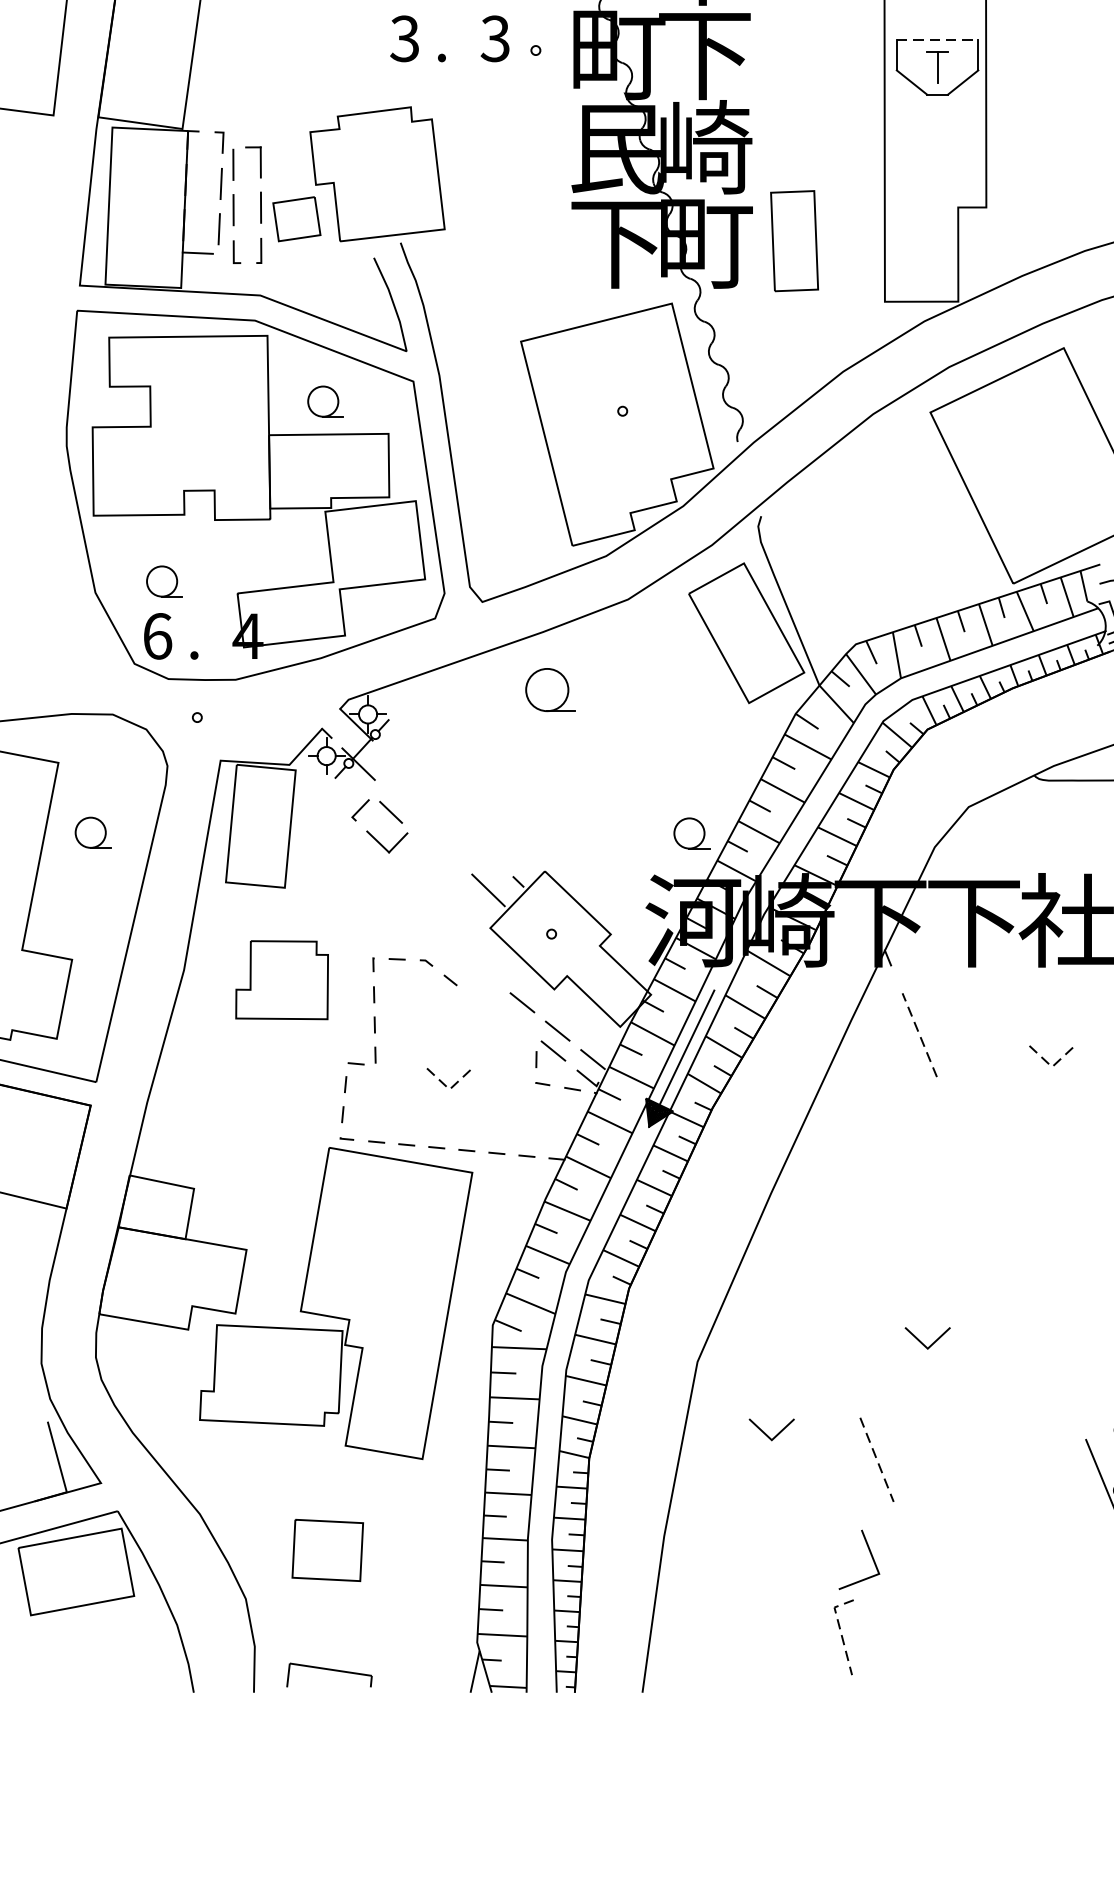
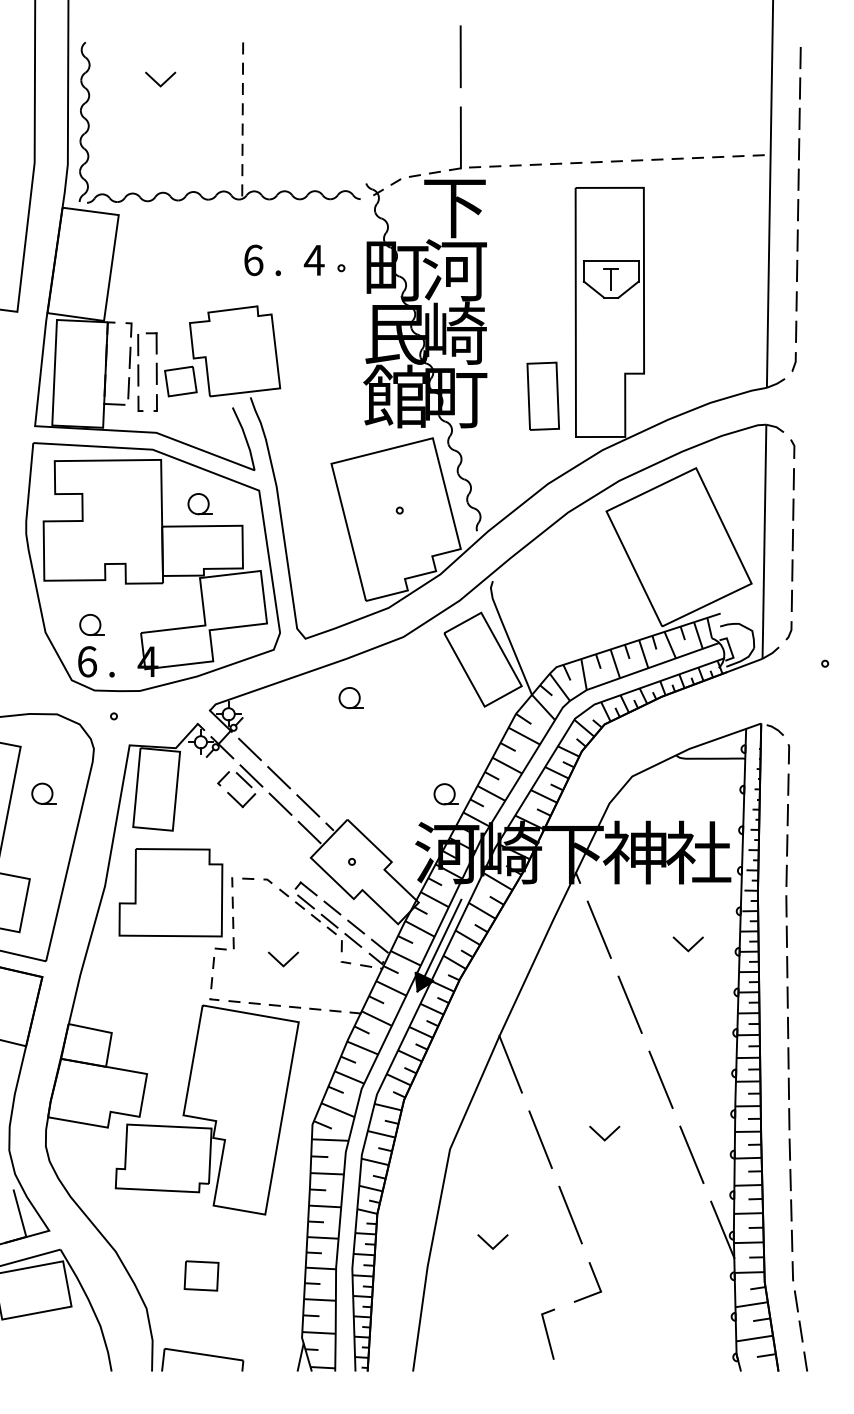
text: (404, 39) -> (253, 260), 3 -> 6
text: (494, 39) -> (313, 260), 3 -> 4
line: (937, 40) -> (611, 261), dashed -> solid
text: (704, 53) -> (454, 270), 下 -> 河
part: (793, 239) -> (542, 395), moved
text: (614, 241) -> (394, 396), 下 -> 館
part: (549, 690) -> (350, 698), size x0.71
line: (399, 766) -> (249, 749), added
line: (401, 805) -> (251, 775), added
line: (443, 808) -> (279, 777), added
line: (445, 847) -> (280, 803), added
line: (486, 850) -> (308, 805), added
text: (972, 920) -> (634, 852), 下 -> 神
part: (281, 979) -> (170, 892), size x1.67
part: (498, 1002) -> (316, 907), added
line: (919, 1034) -> (599, 929), dashed -> solid
line: (1052, 1067) -> (688, 951), dashed -> solid
line: (449, 1089) -> (283, 966), dashed -> solid
line: (964, 1146) -> (629, 1004), added
line: (787, 1235) -> (510, 1064), added
line: (1010, 1258) -> (660, 1079), added
line: (832, 1347) -> (540, 1139), added
line: (1056, 1369) -> (691, 1154), added
line: (766, 1433) -> (489, 1244), moved
line: (876, 1460) -> (570, 1215), dashed -> solid
part: (327, 1549) -> (201, 1275), size x0.71
line: (869, 1554) -> (594, 1278), moved
line: (841, 1630) -> (546, 1329), dashed -> solid
part: (329, 1674) -> (202, 1359), size x1.43

